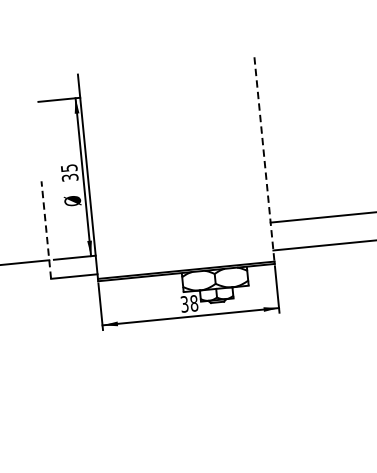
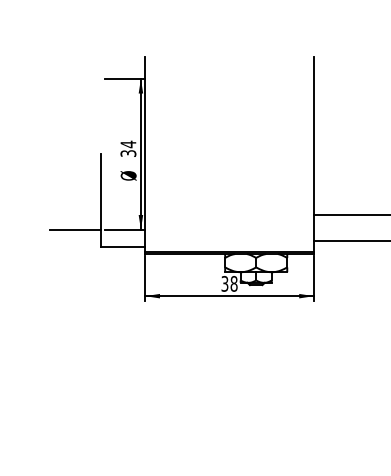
line: (264, 159) -> (313, 154), dashed -> solid
text: (69, 168) -> (128, 144), 35 -> 34
line: (46, 229) -> (101, 200), dashed -> solid

